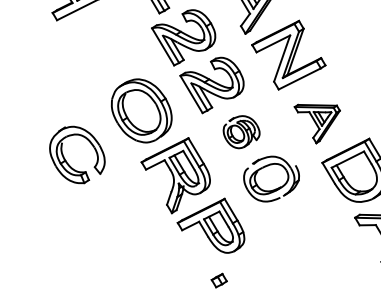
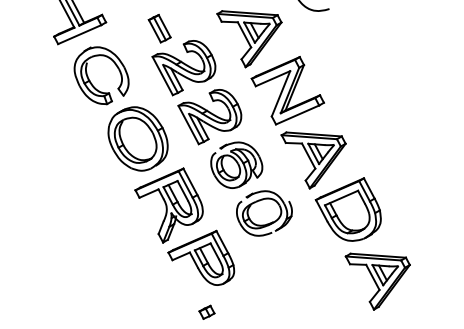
part: (317, 123) -> (313, 160), size x1.43
part: (241, 131) -> (236, 164), size x1.43
part: (68, 163) -> (92, 83), moved

